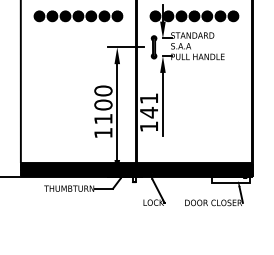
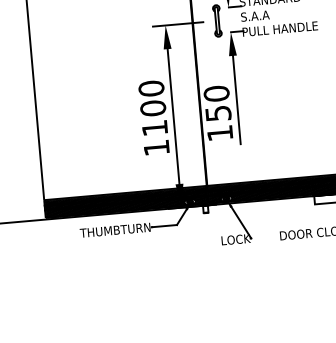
text: (148, 105) -> (216, 103), 141 -> 150

